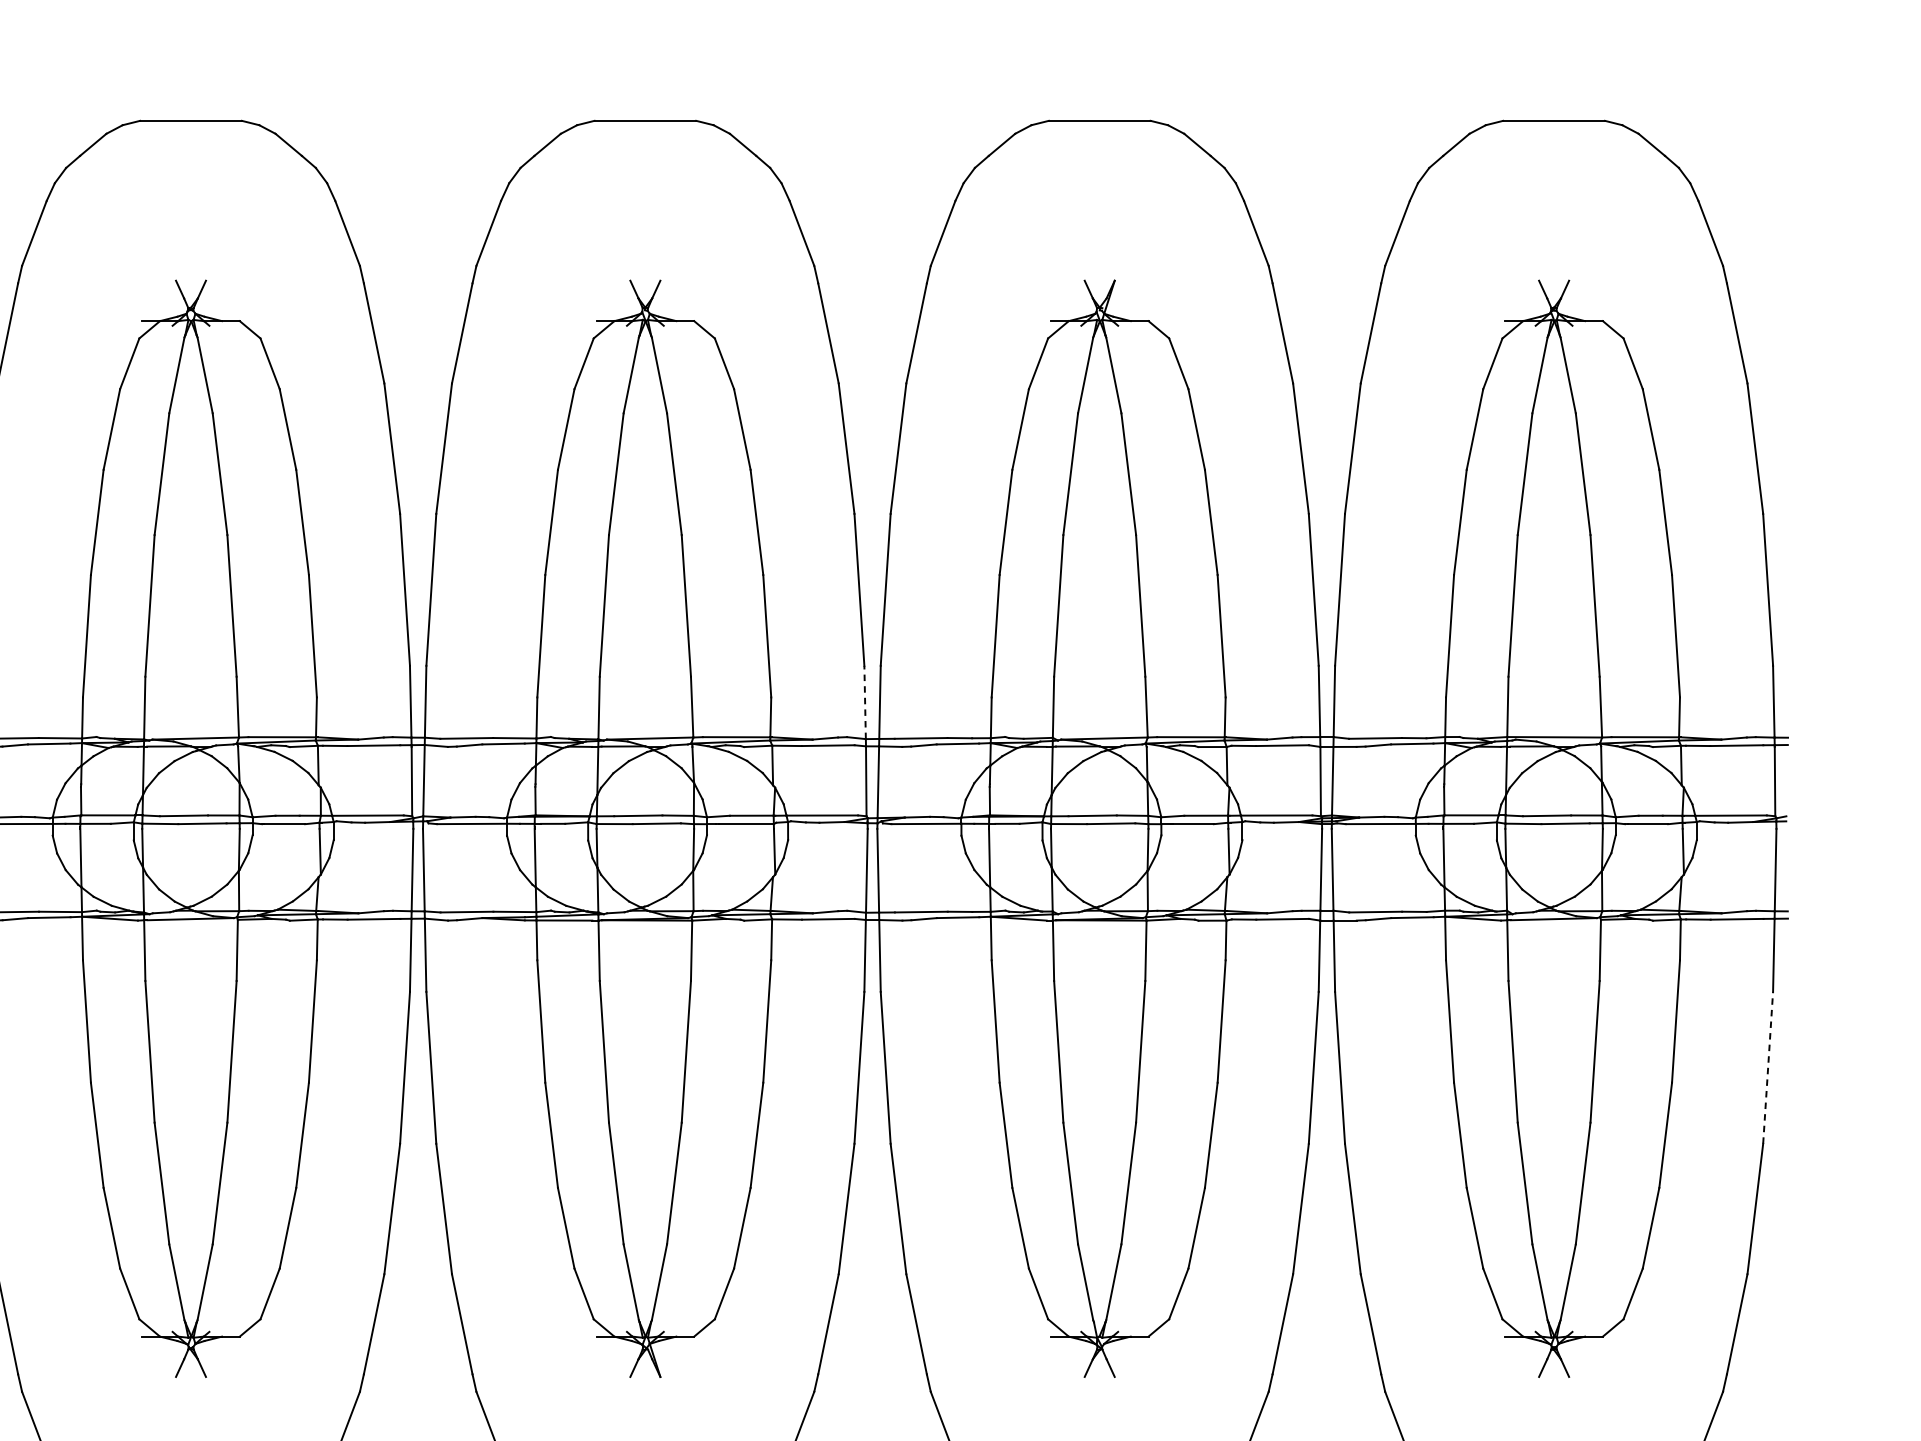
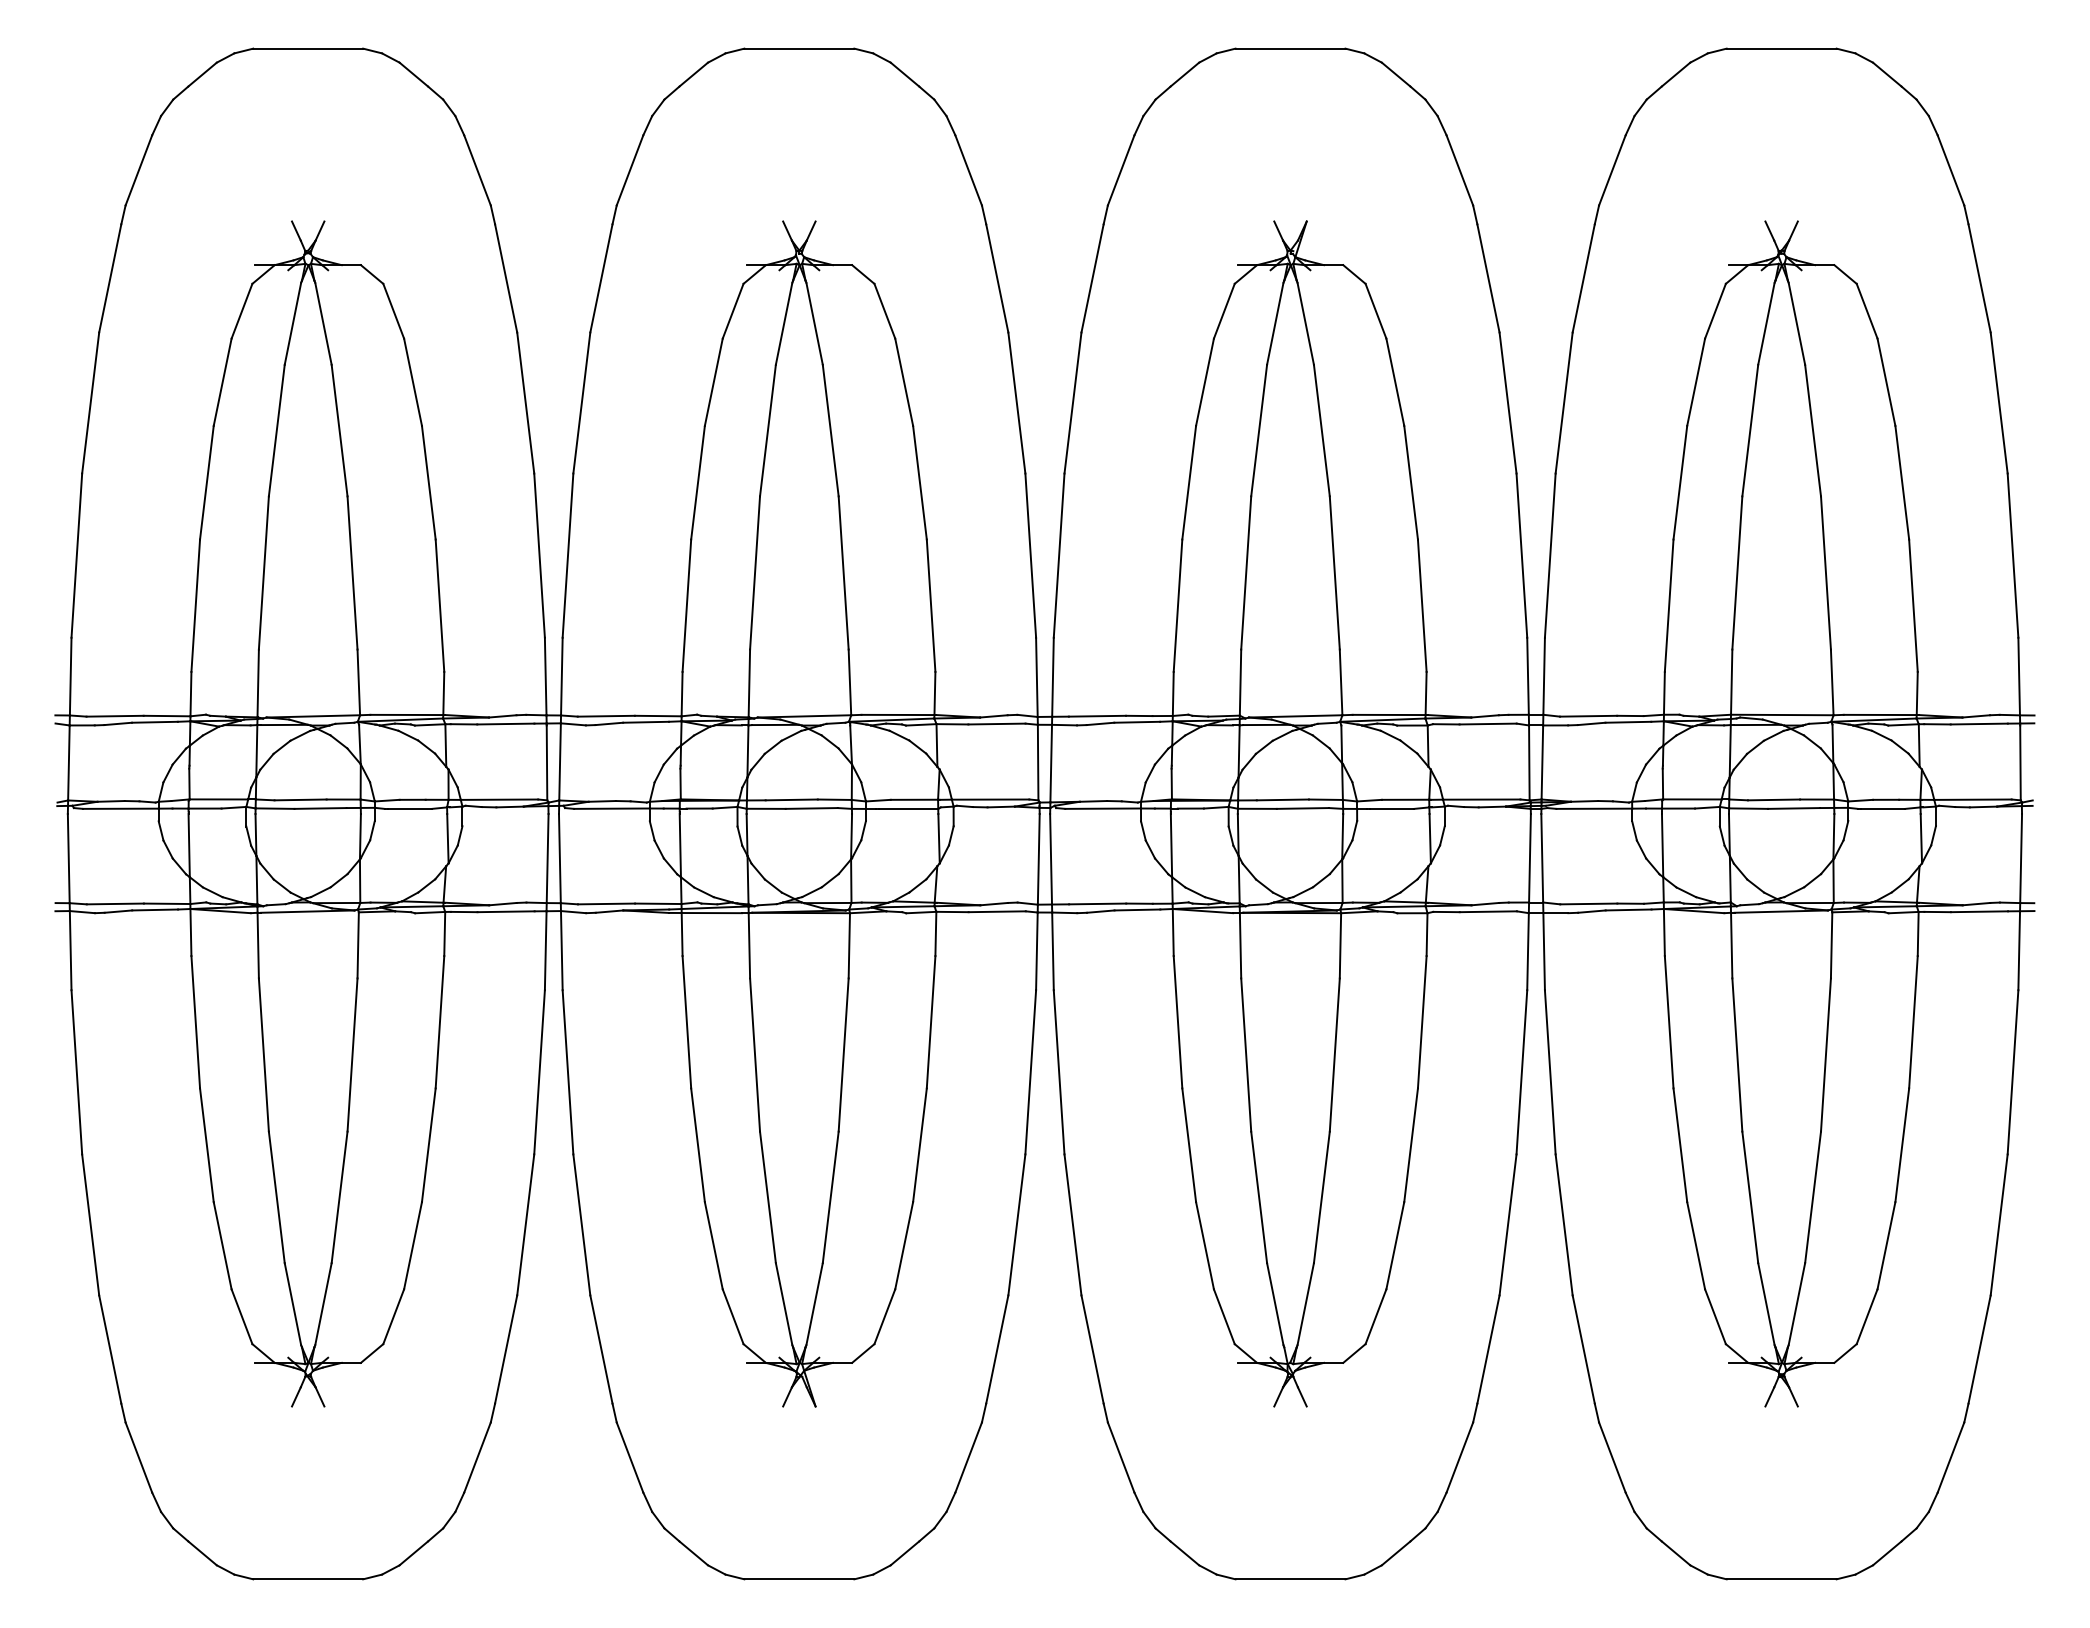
line: (864, 702) -> (1036, 677), dashed -> solid
line: (1768, 1067) -> (2013, 1071), dashed -> solid

